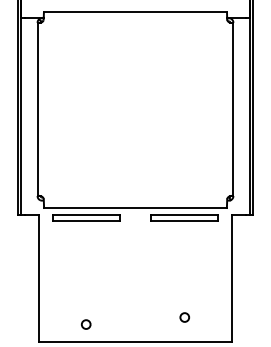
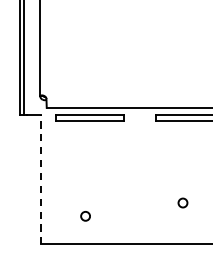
line: (38, 278) -> (41, 179), solid -> dashed
circle: (184, 317) -> (182, 203), moved
circle: (85, 324) -> (84, 216), moved

